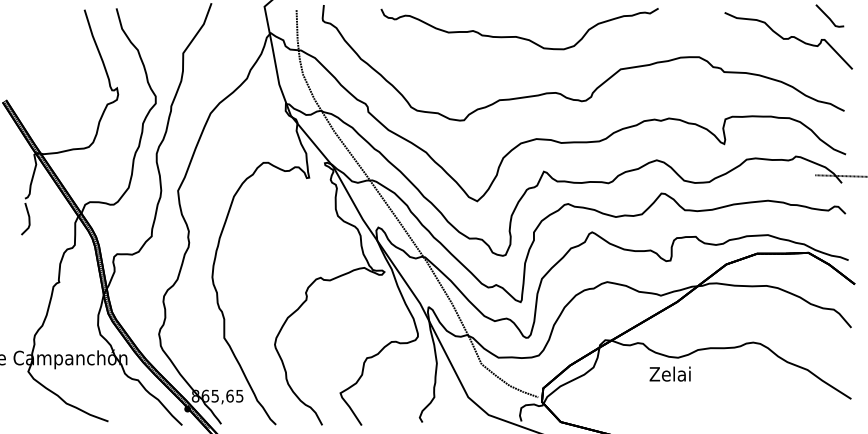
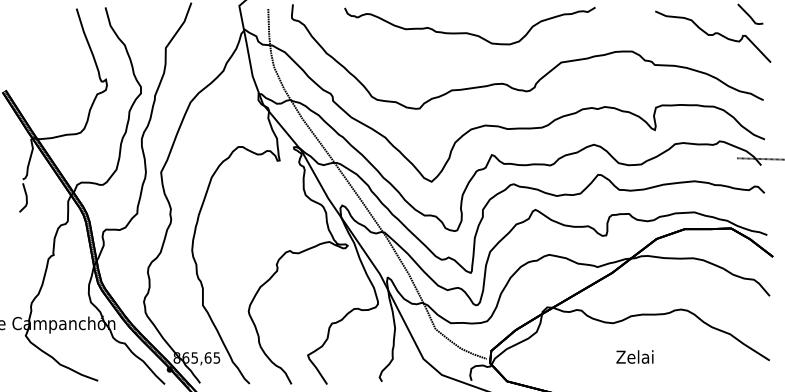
text: (669, 373) -> (634, 356), moved

